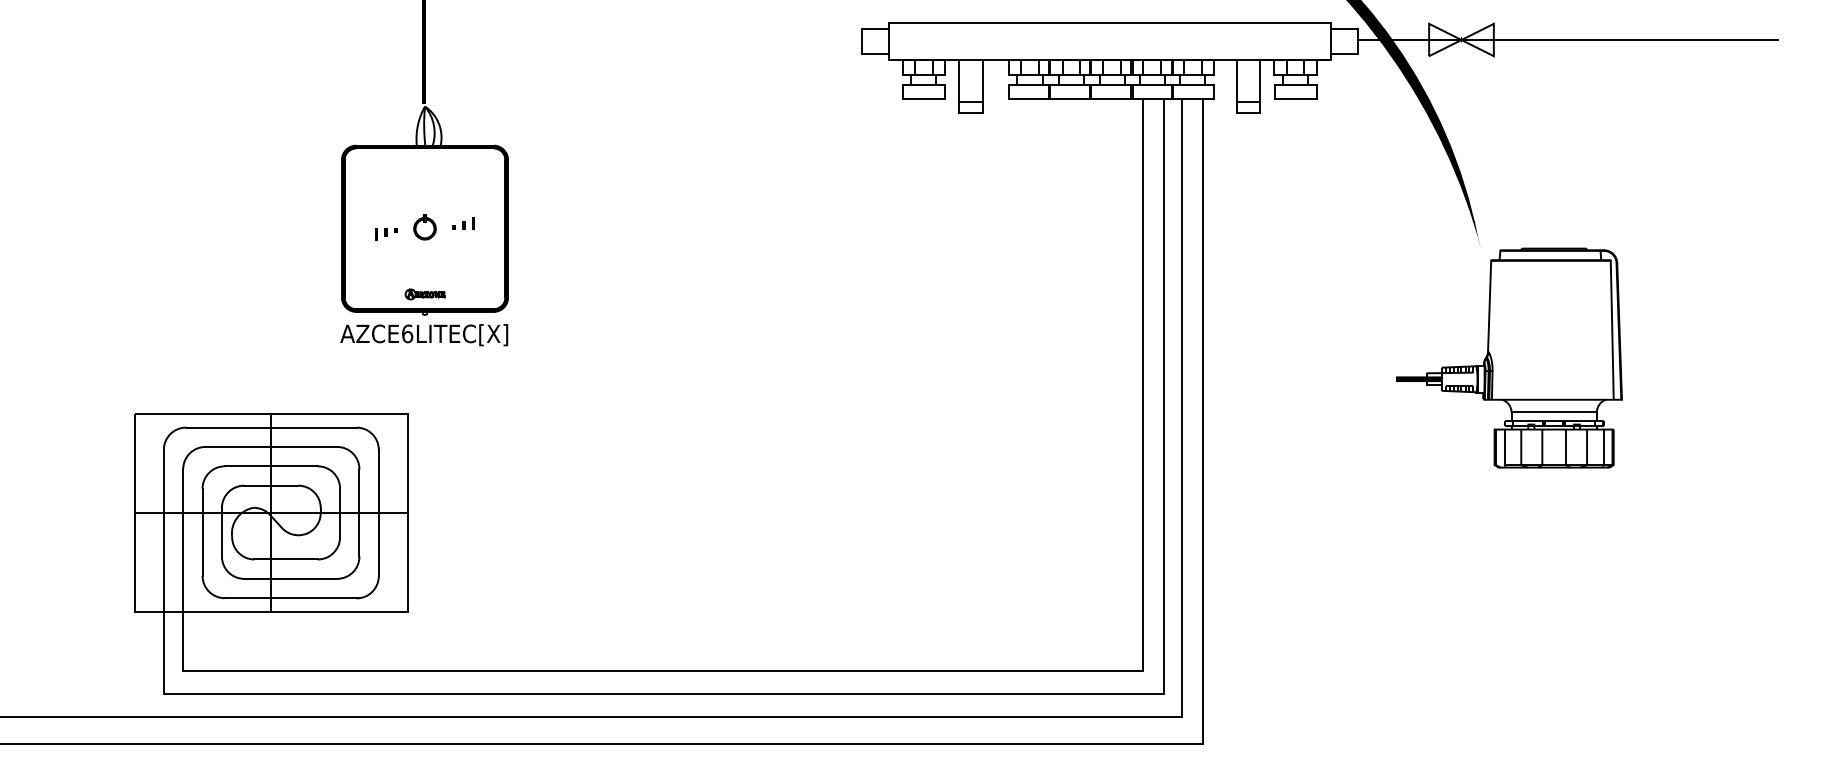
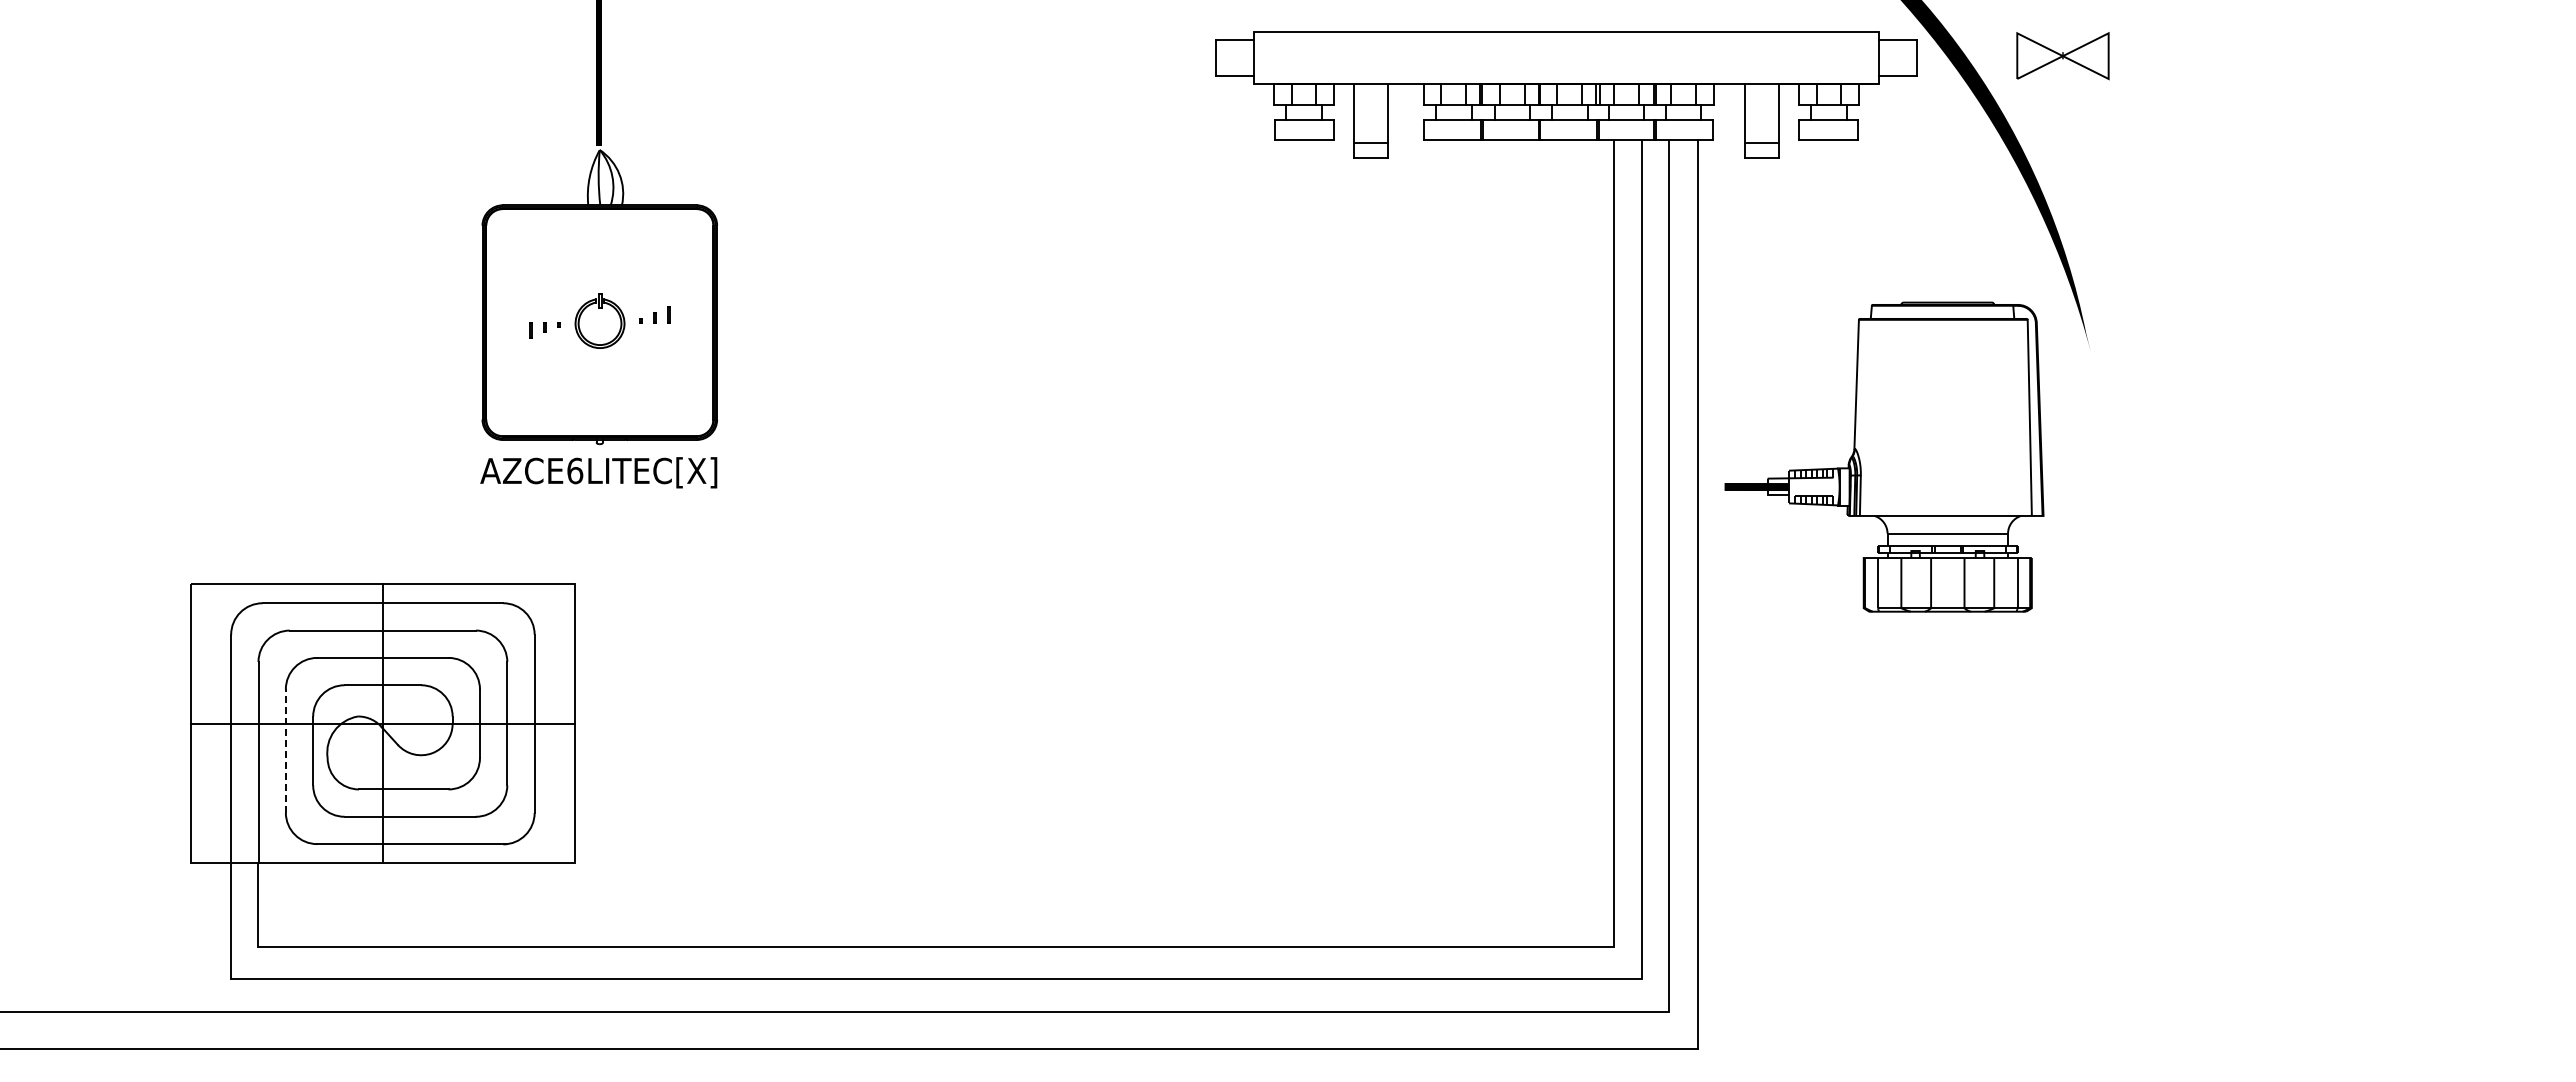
line: (1568, 40) -> (2213, 56), removed
part: (424, 227) -> (599, 320), size x1.6
part: (424, 294) -> (599, 415), removed
part: (1509, 357) -> (1884, 456), moved
line: (202, 532) -> (285, 751), solid -> dashed

